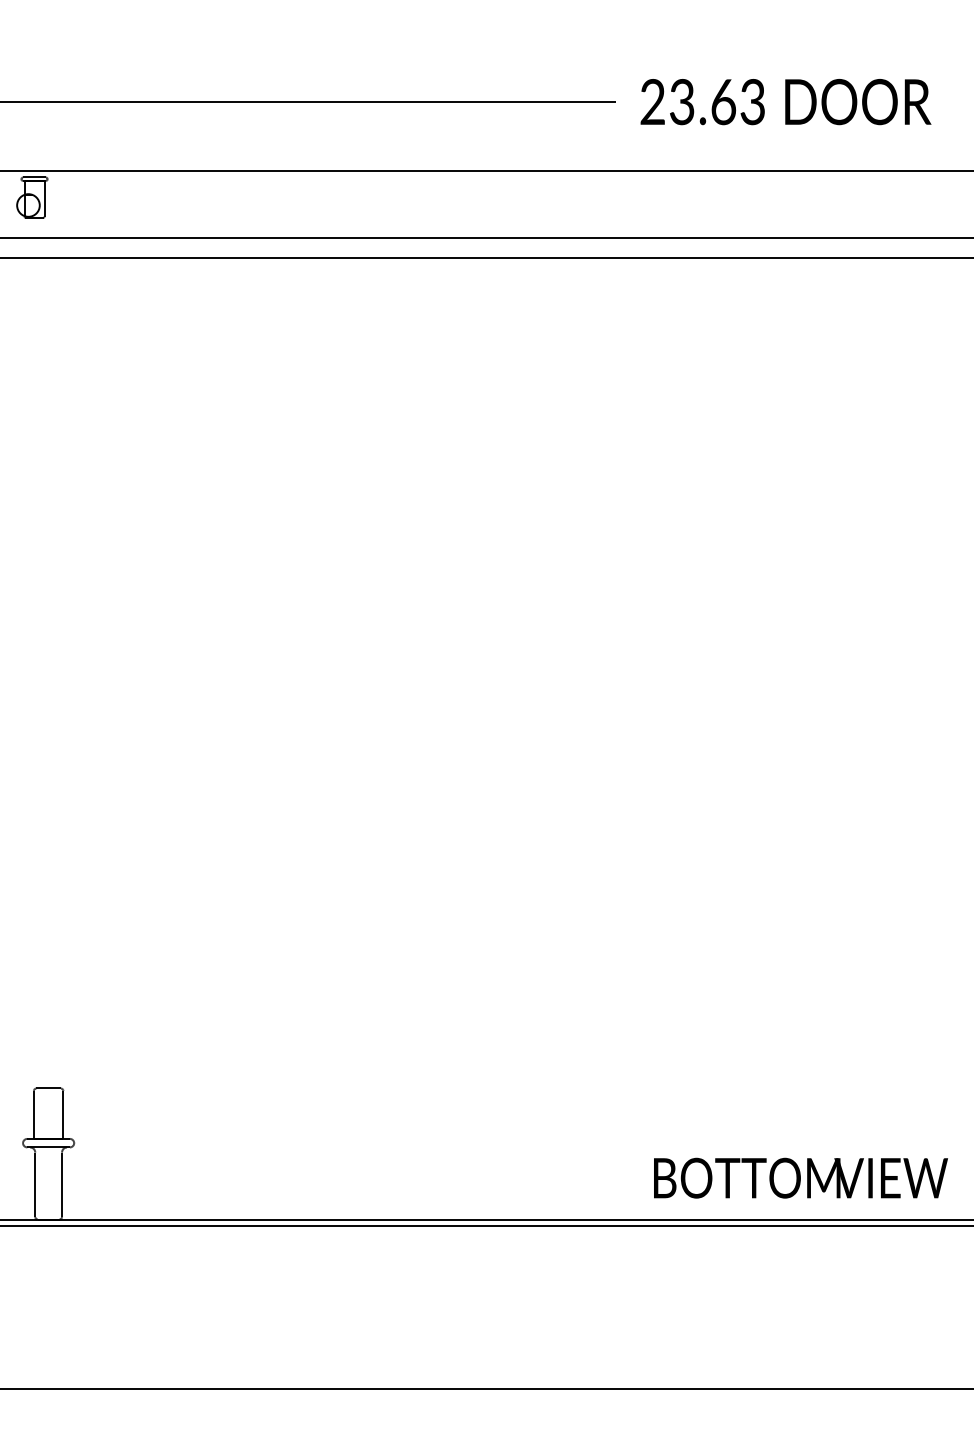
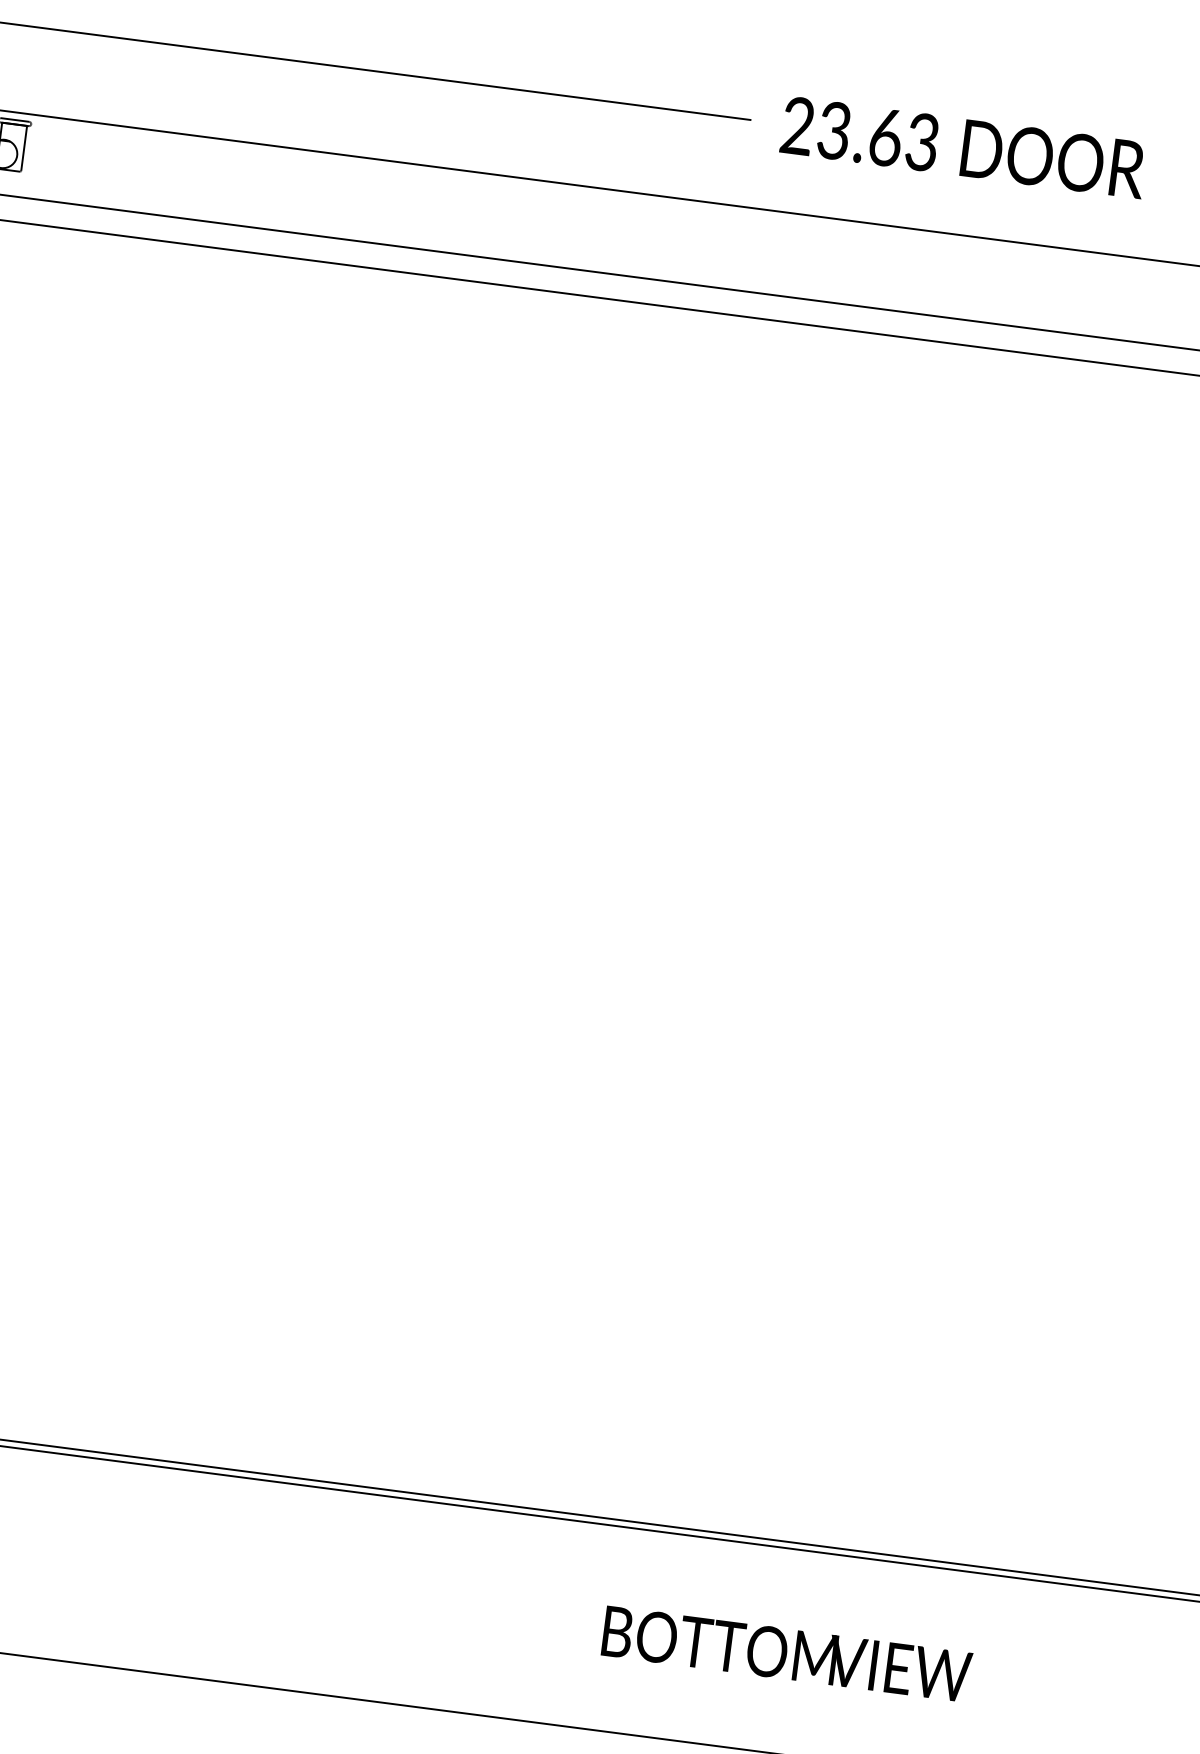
text: (800, 1177) -> (786, 1653), moved

